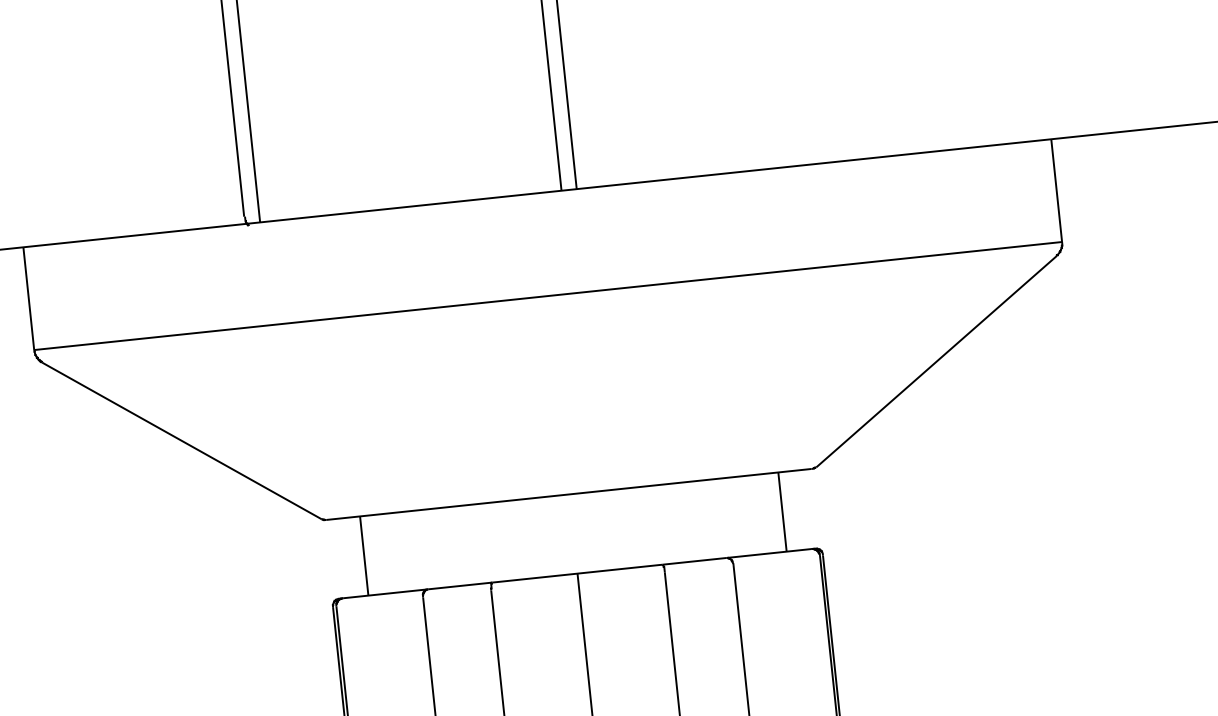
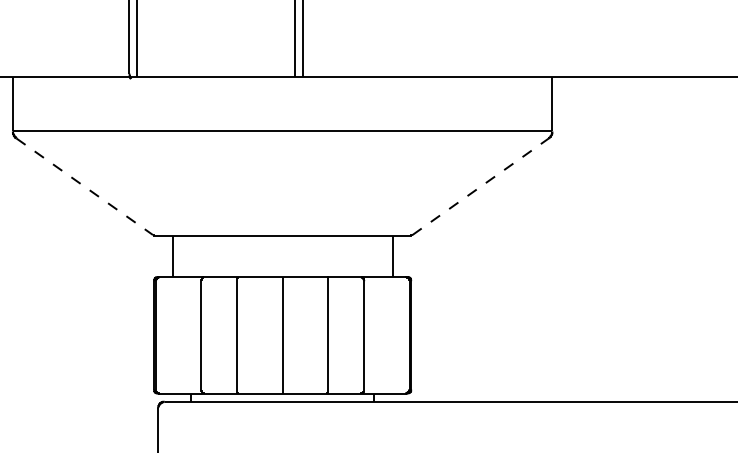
line: (936, 361) -> (480, 186), solid -> dashed
line: (181, 440) -> (84, 186), solid -> dashed

